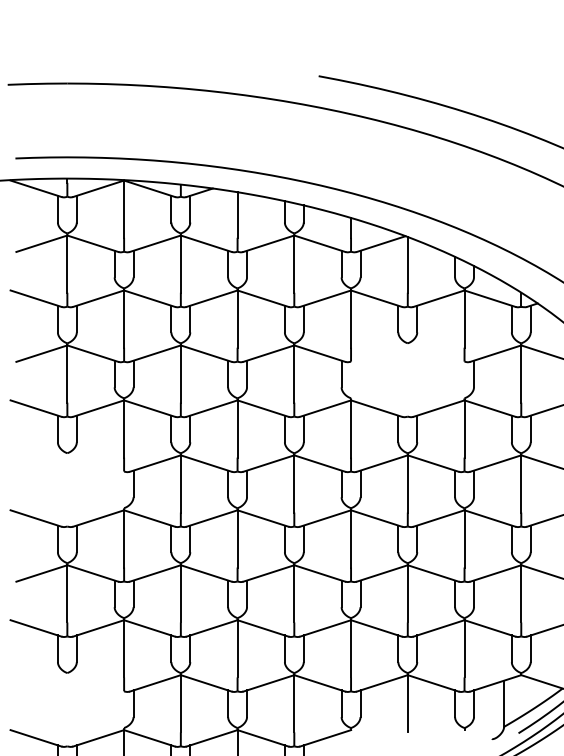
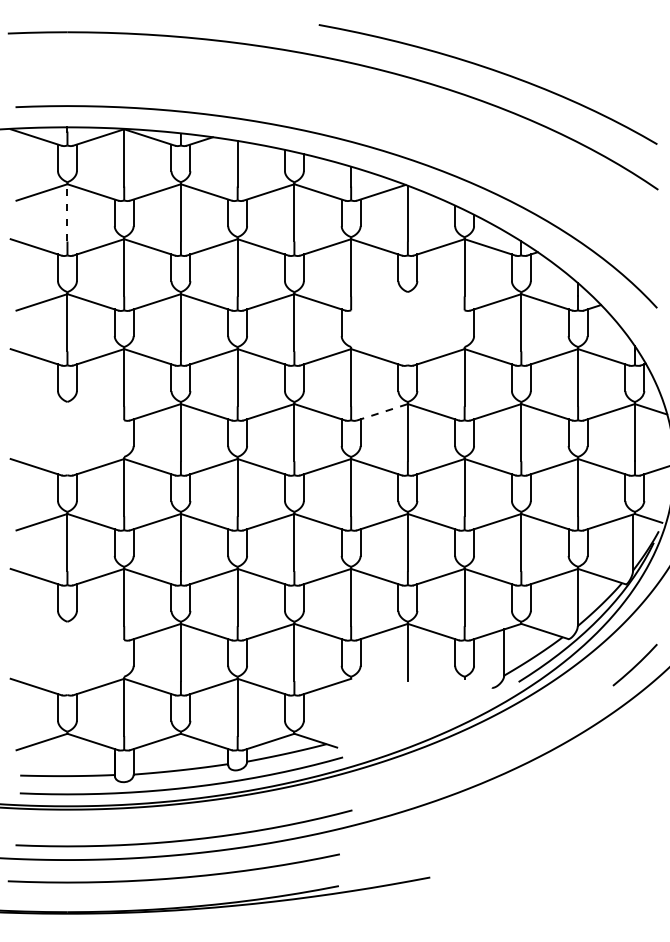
line: (67, 263) -> (67, 212), solid -> dashed
line: (382, 463) -> (382, 412), solid -> dashed

